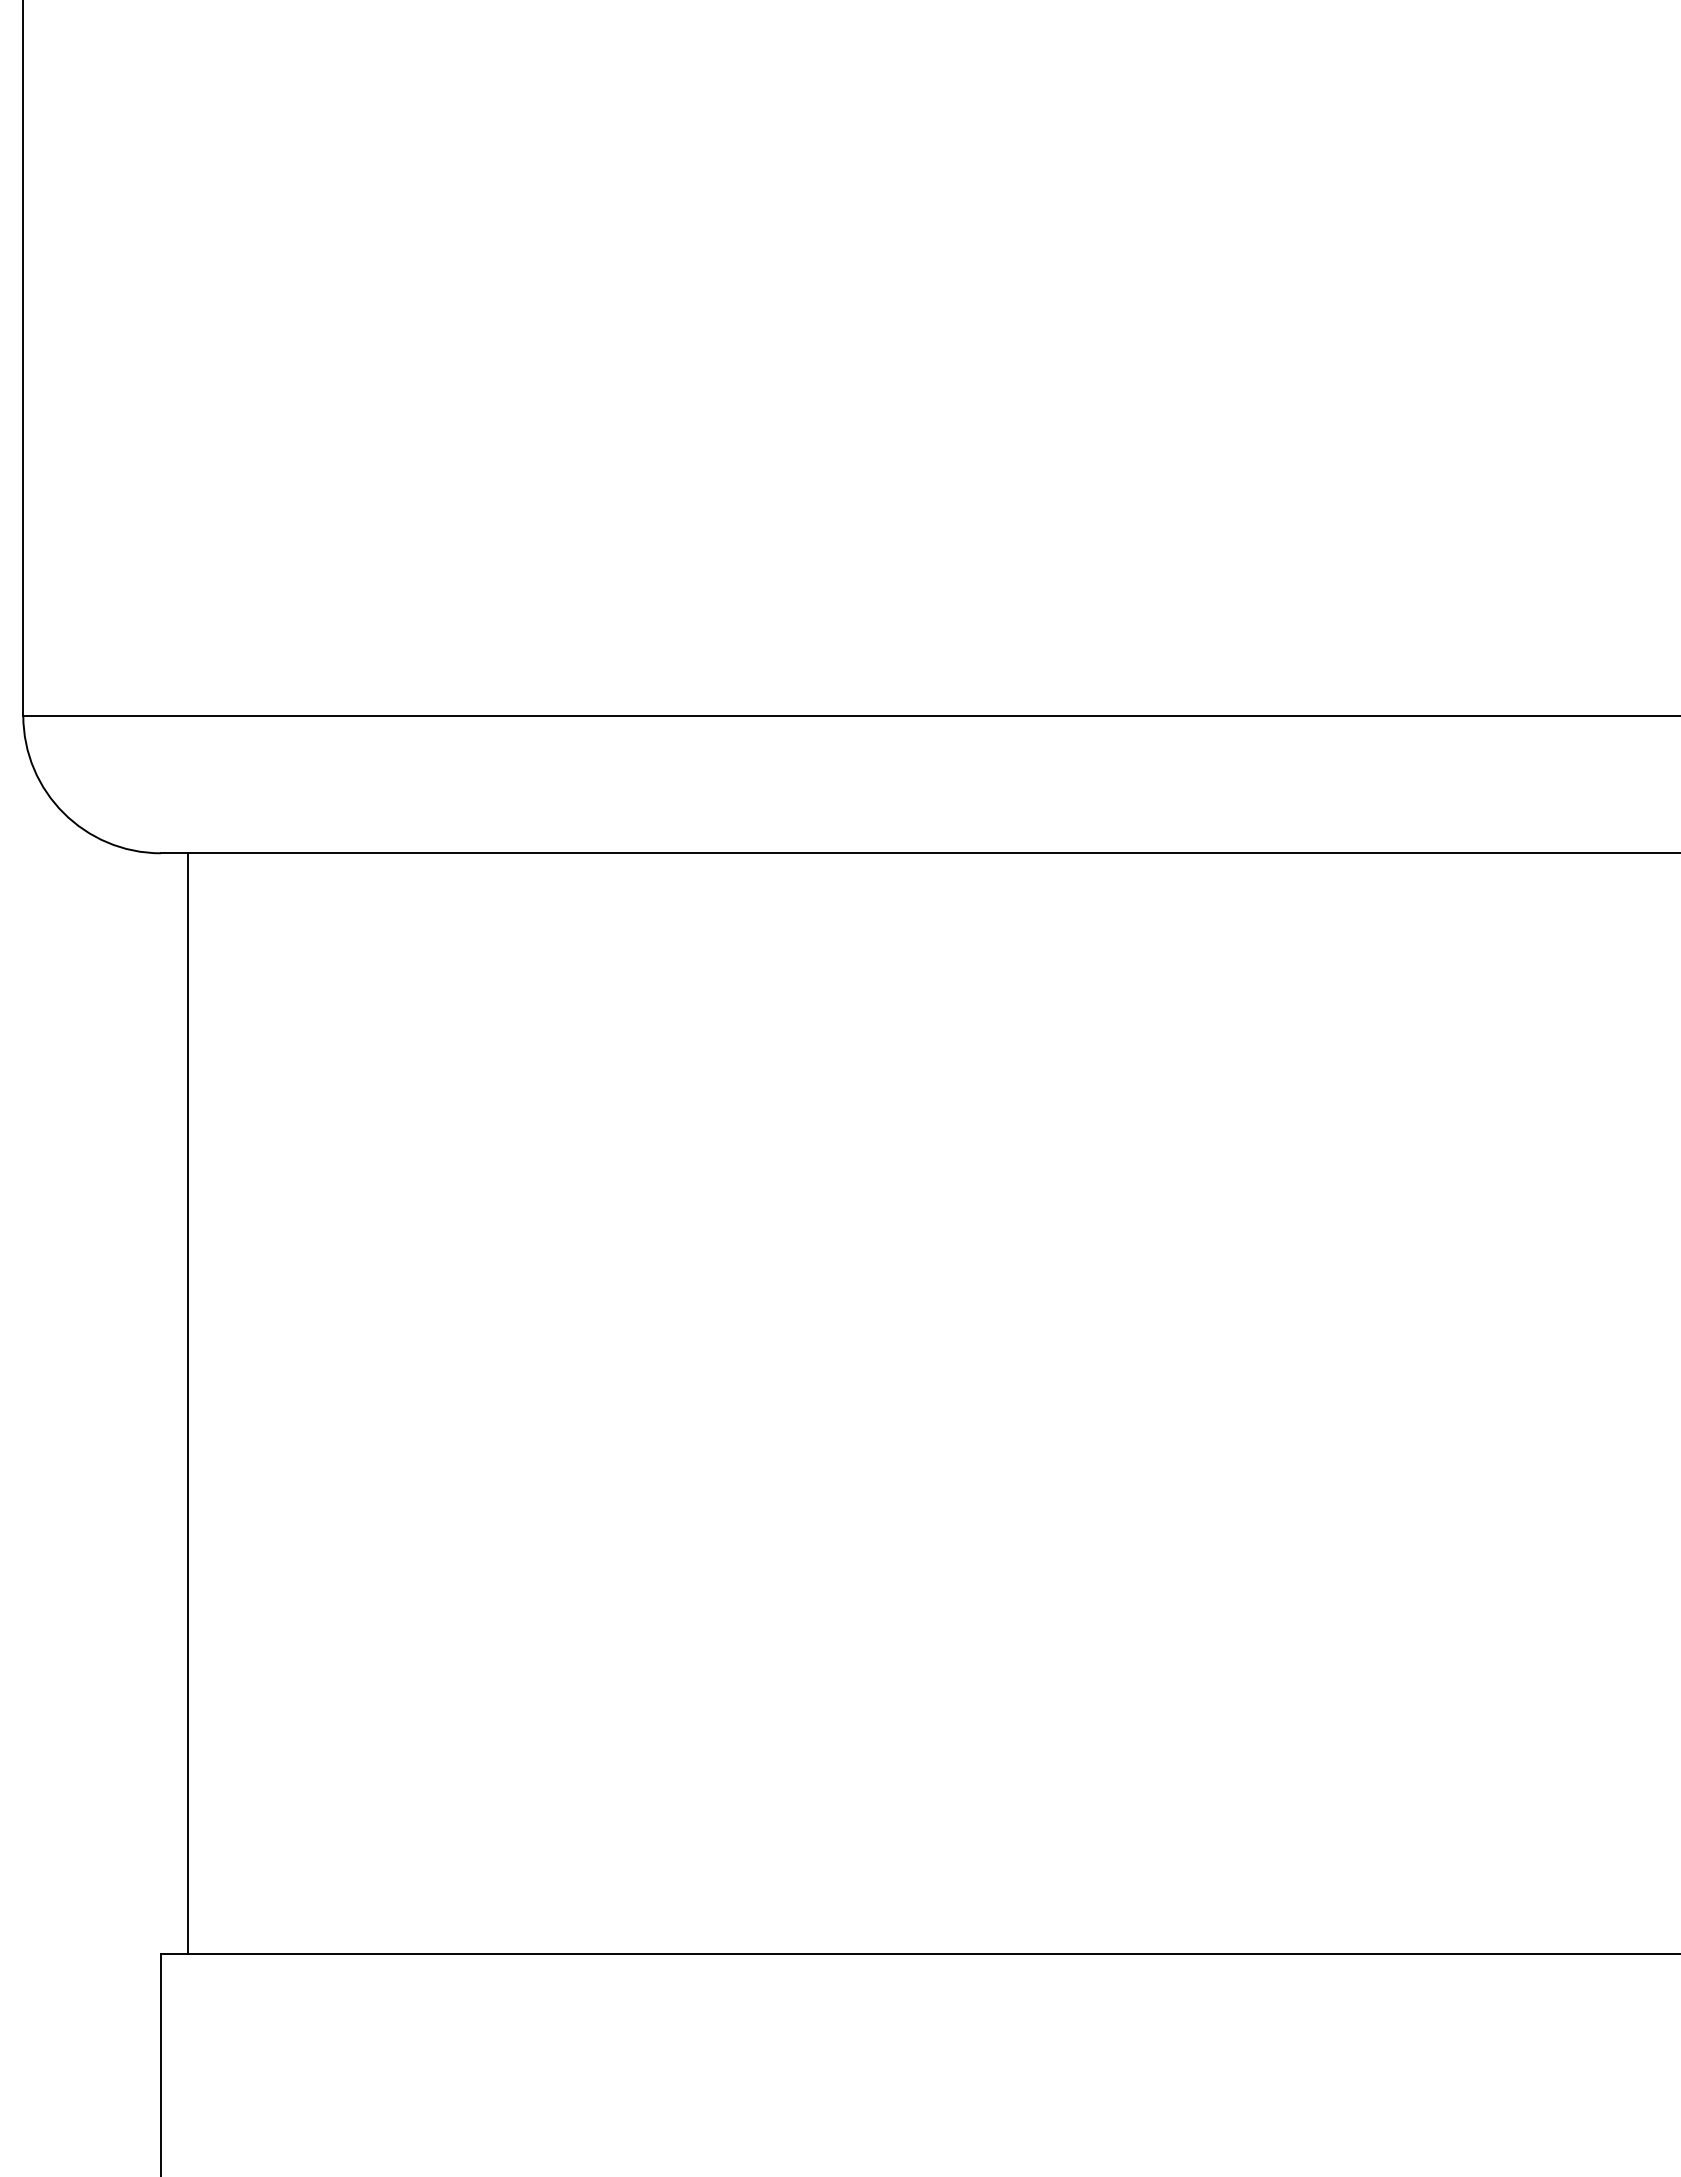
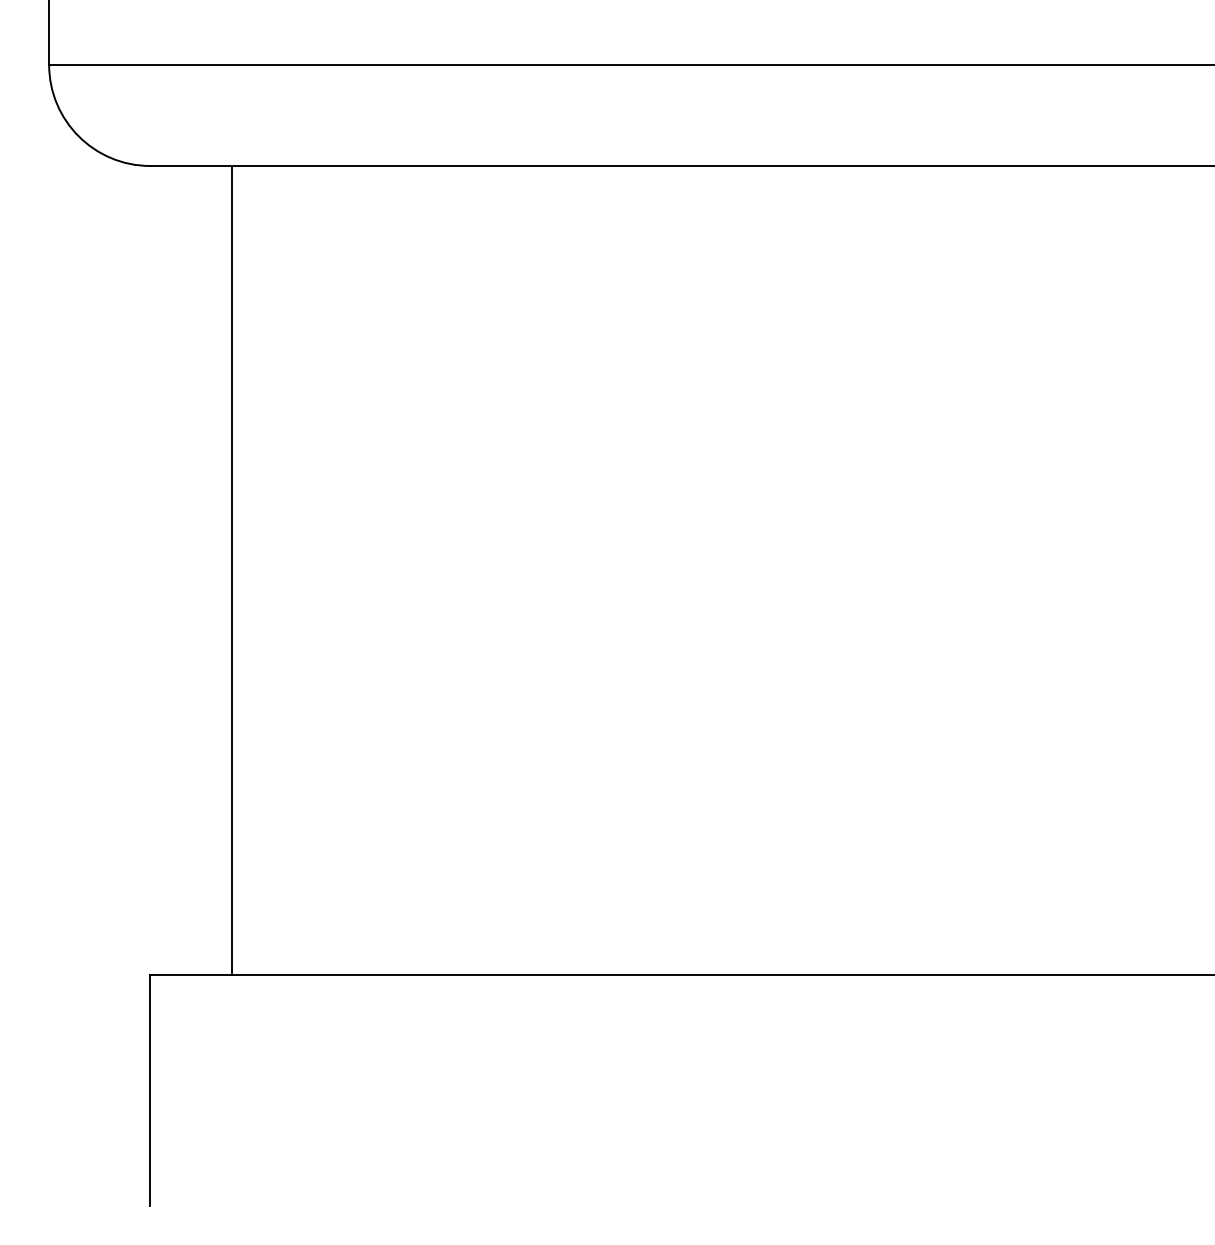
line: (188, 1403) -> (232, 570), moved

